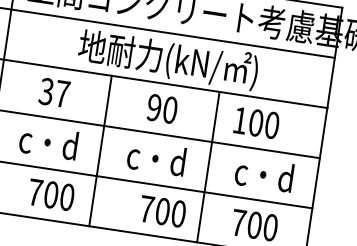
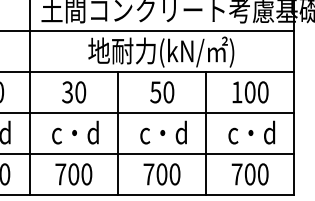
text: (62, 94) -> (80, 92), 37 -> 30
text: (153, 107) -> (155, 92), 90 -> 50
text: (256, 123) -> (250, 92), moved
text: (50, 194) -> (73, 174), moved
text: (162, 211) -> (161, 174), moved

